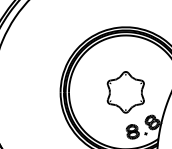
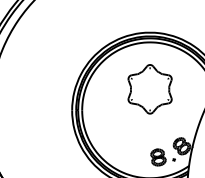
part: (125, 92) -> (149, 89), moved

